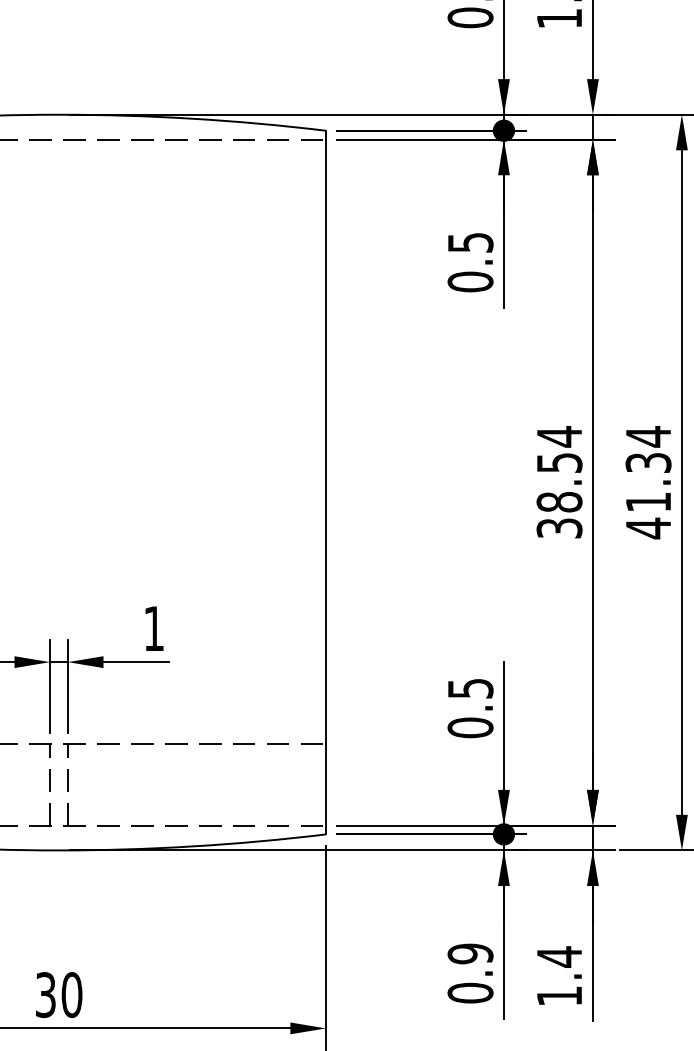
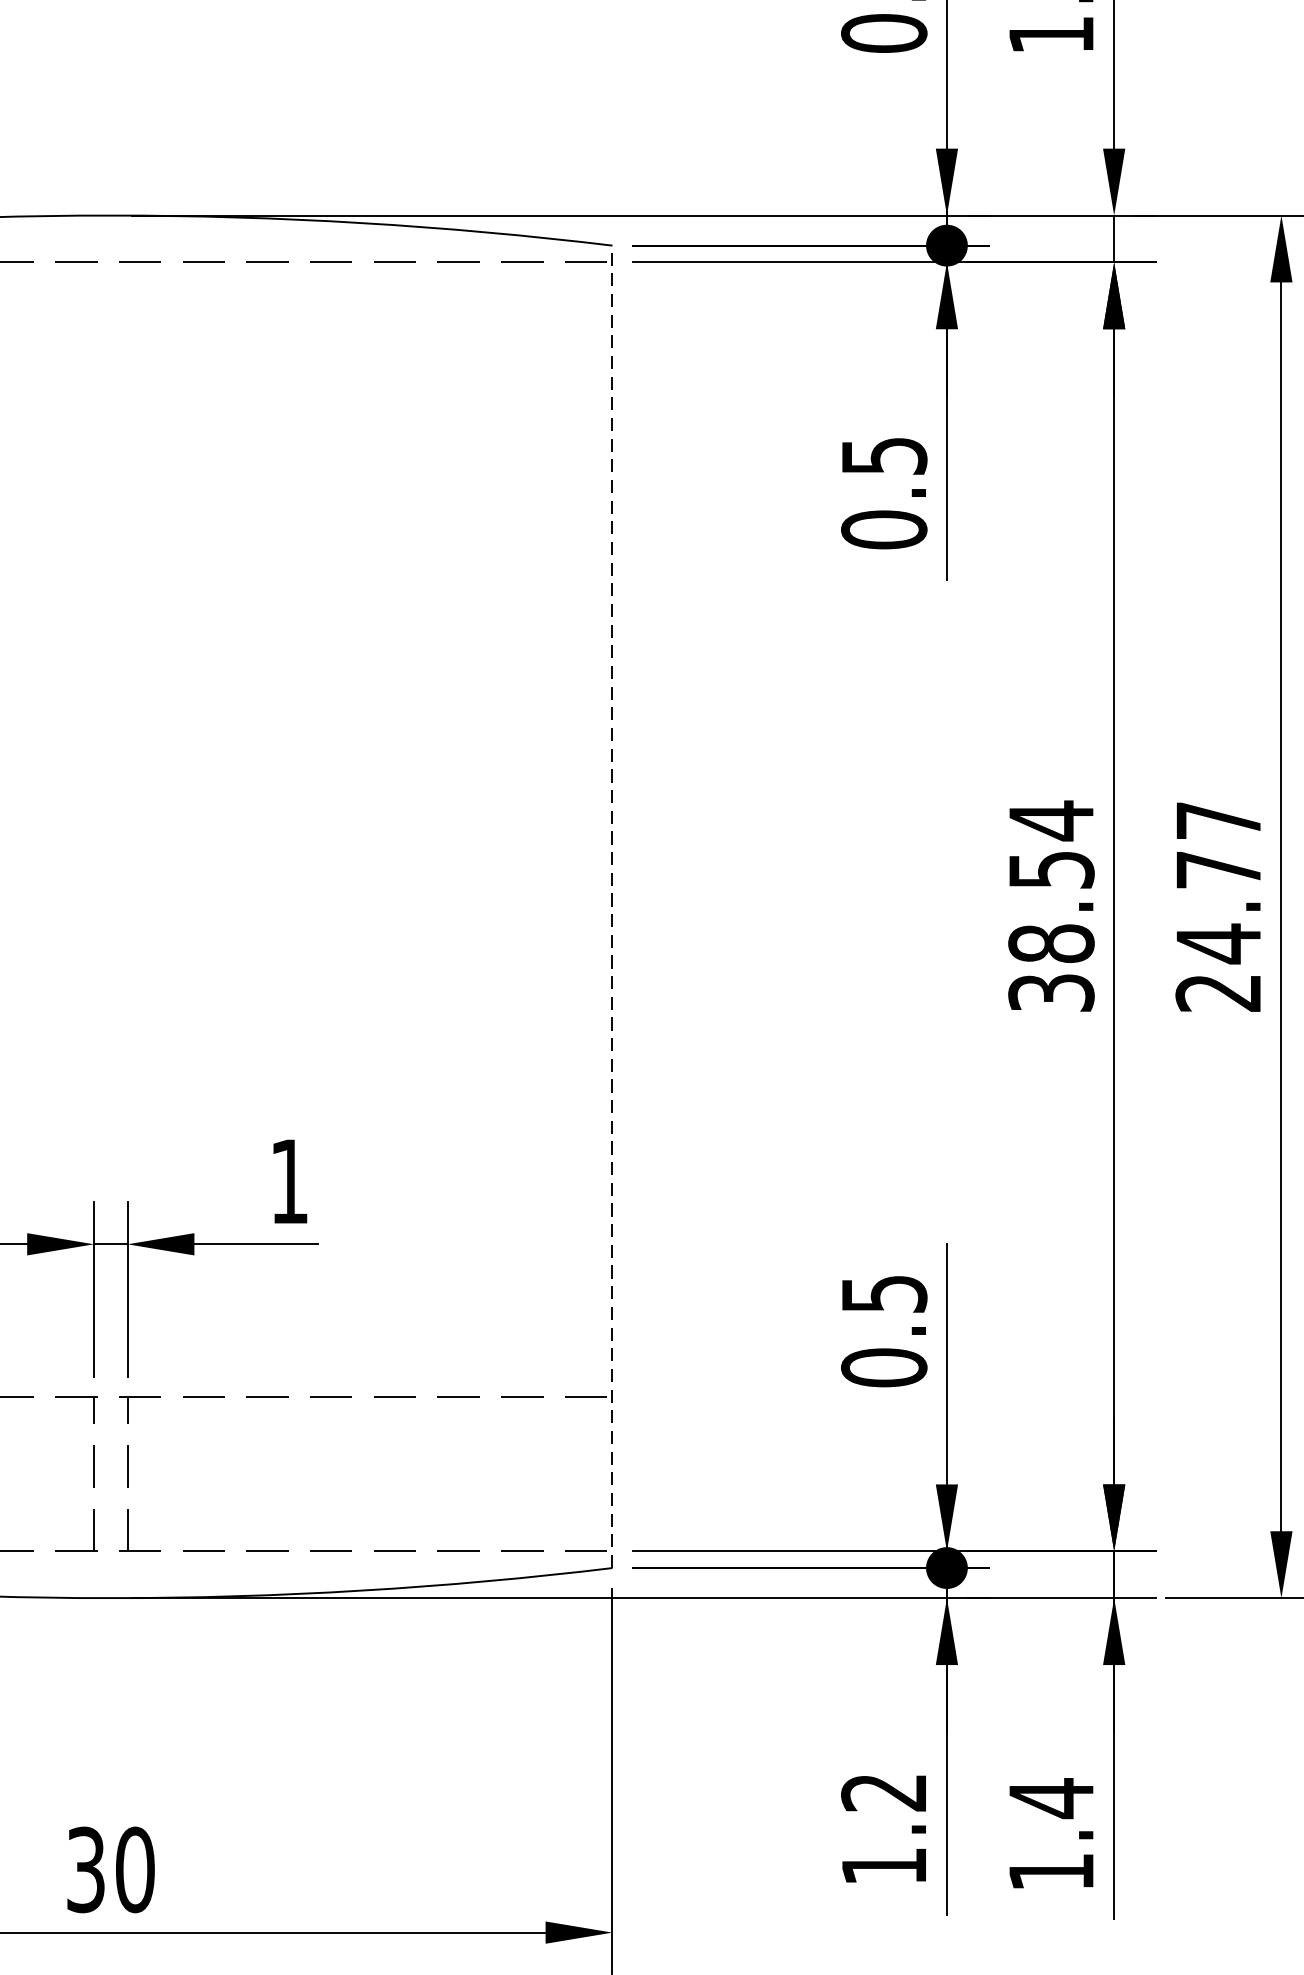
line: (325, 482) -> (611, 906), solid -> dashed
text: (648, 482) -> (1218, 906), 41.34 -> 24.77
text: (470, 973) -> (884, 1829), 0.9 -> 1.2

